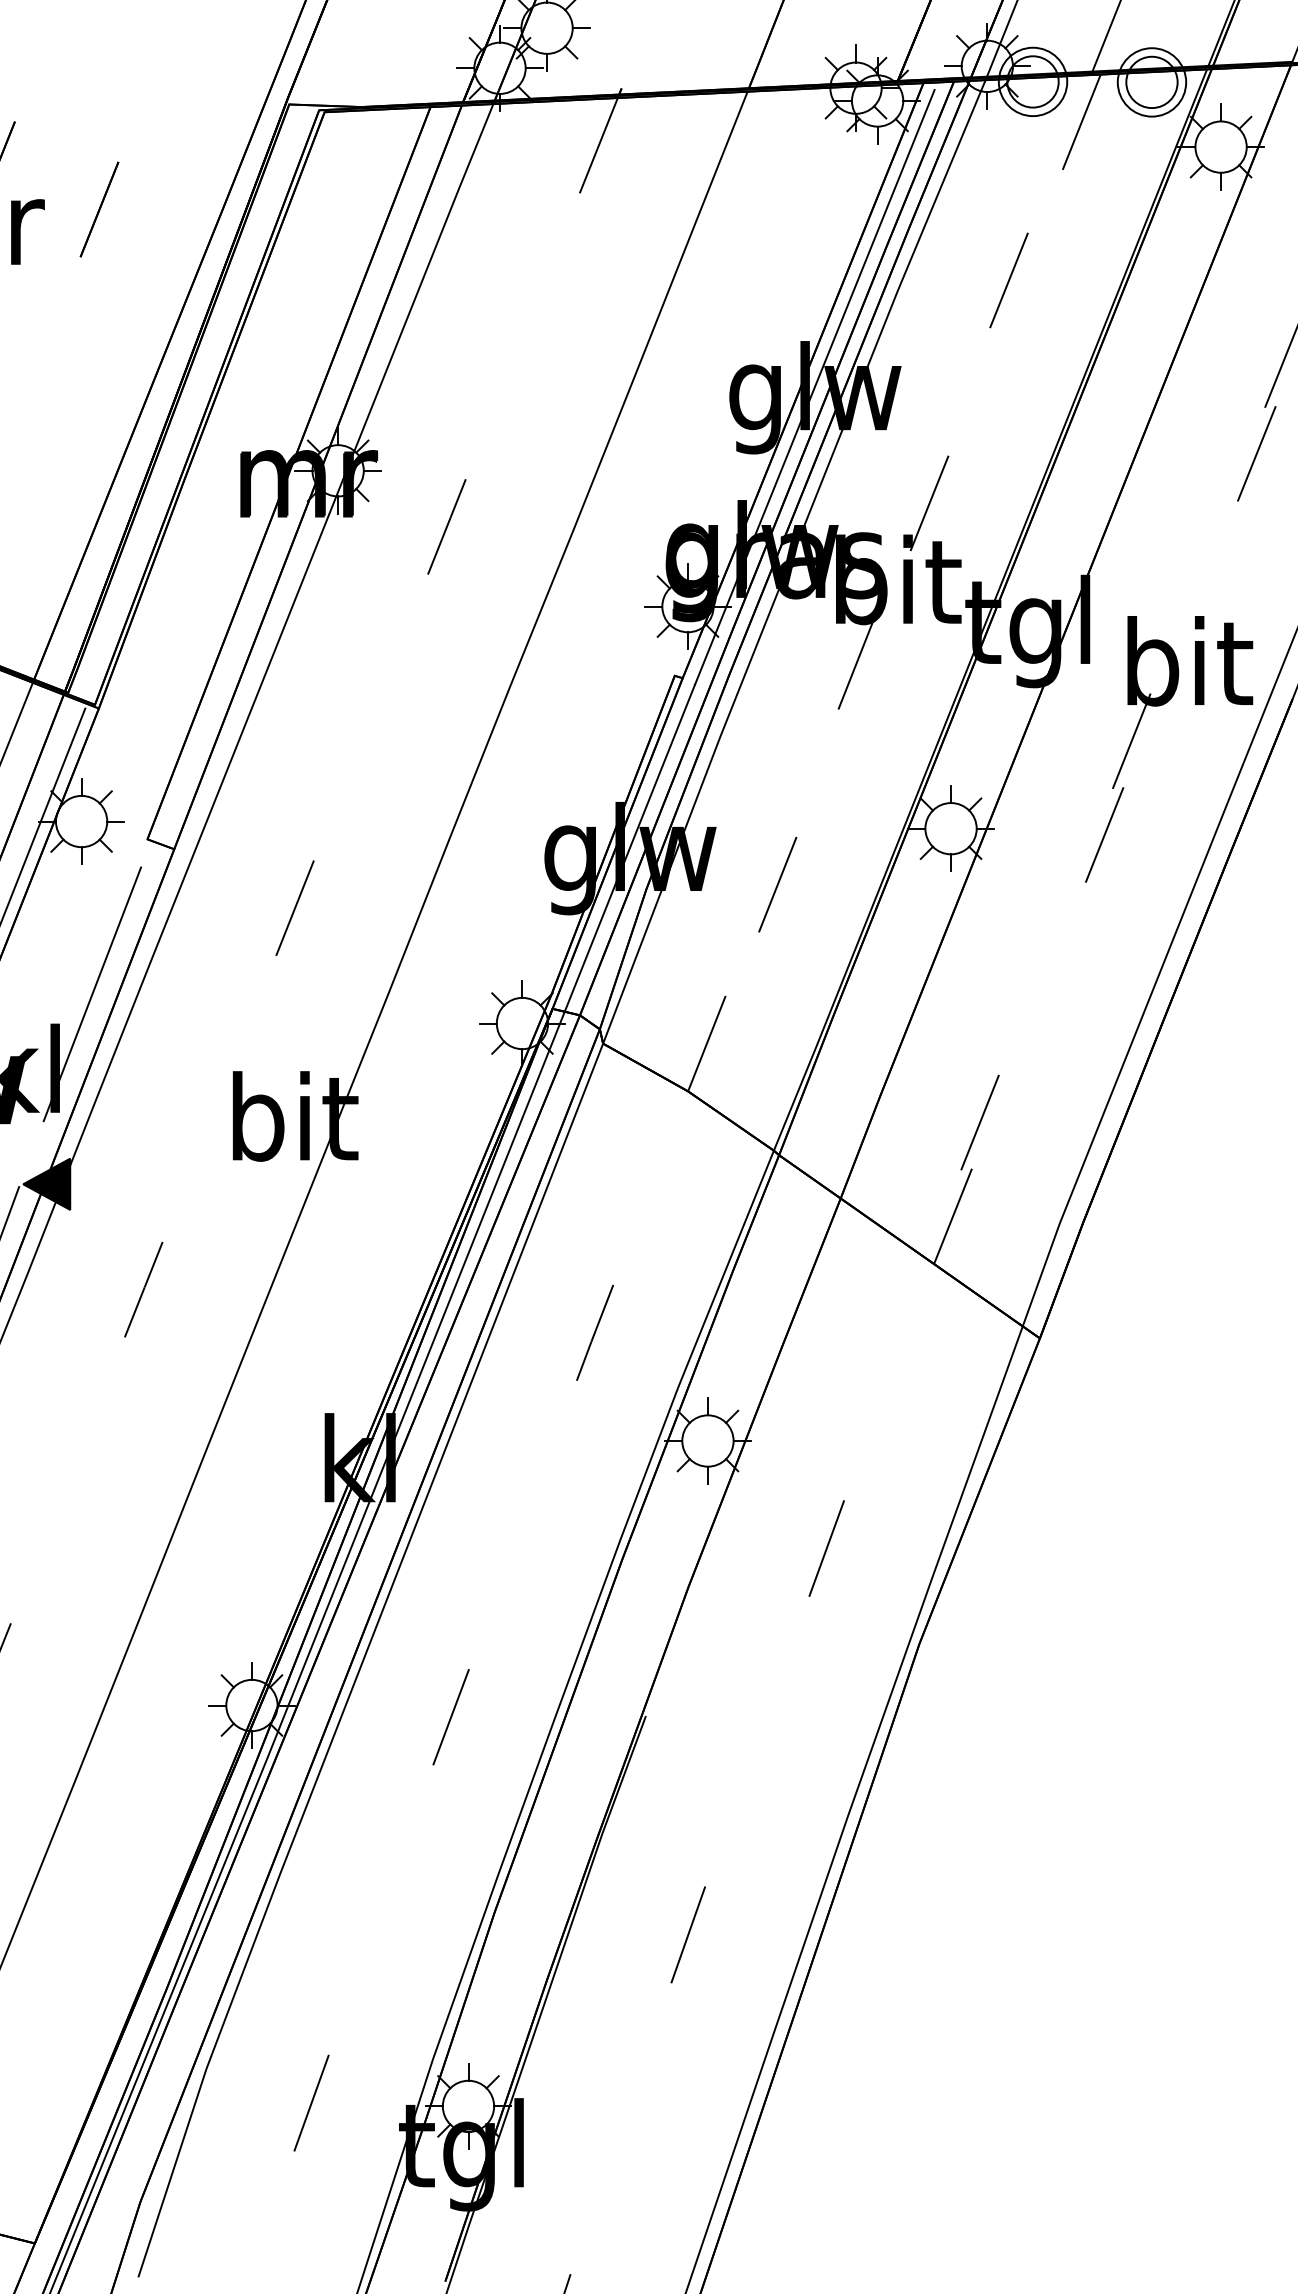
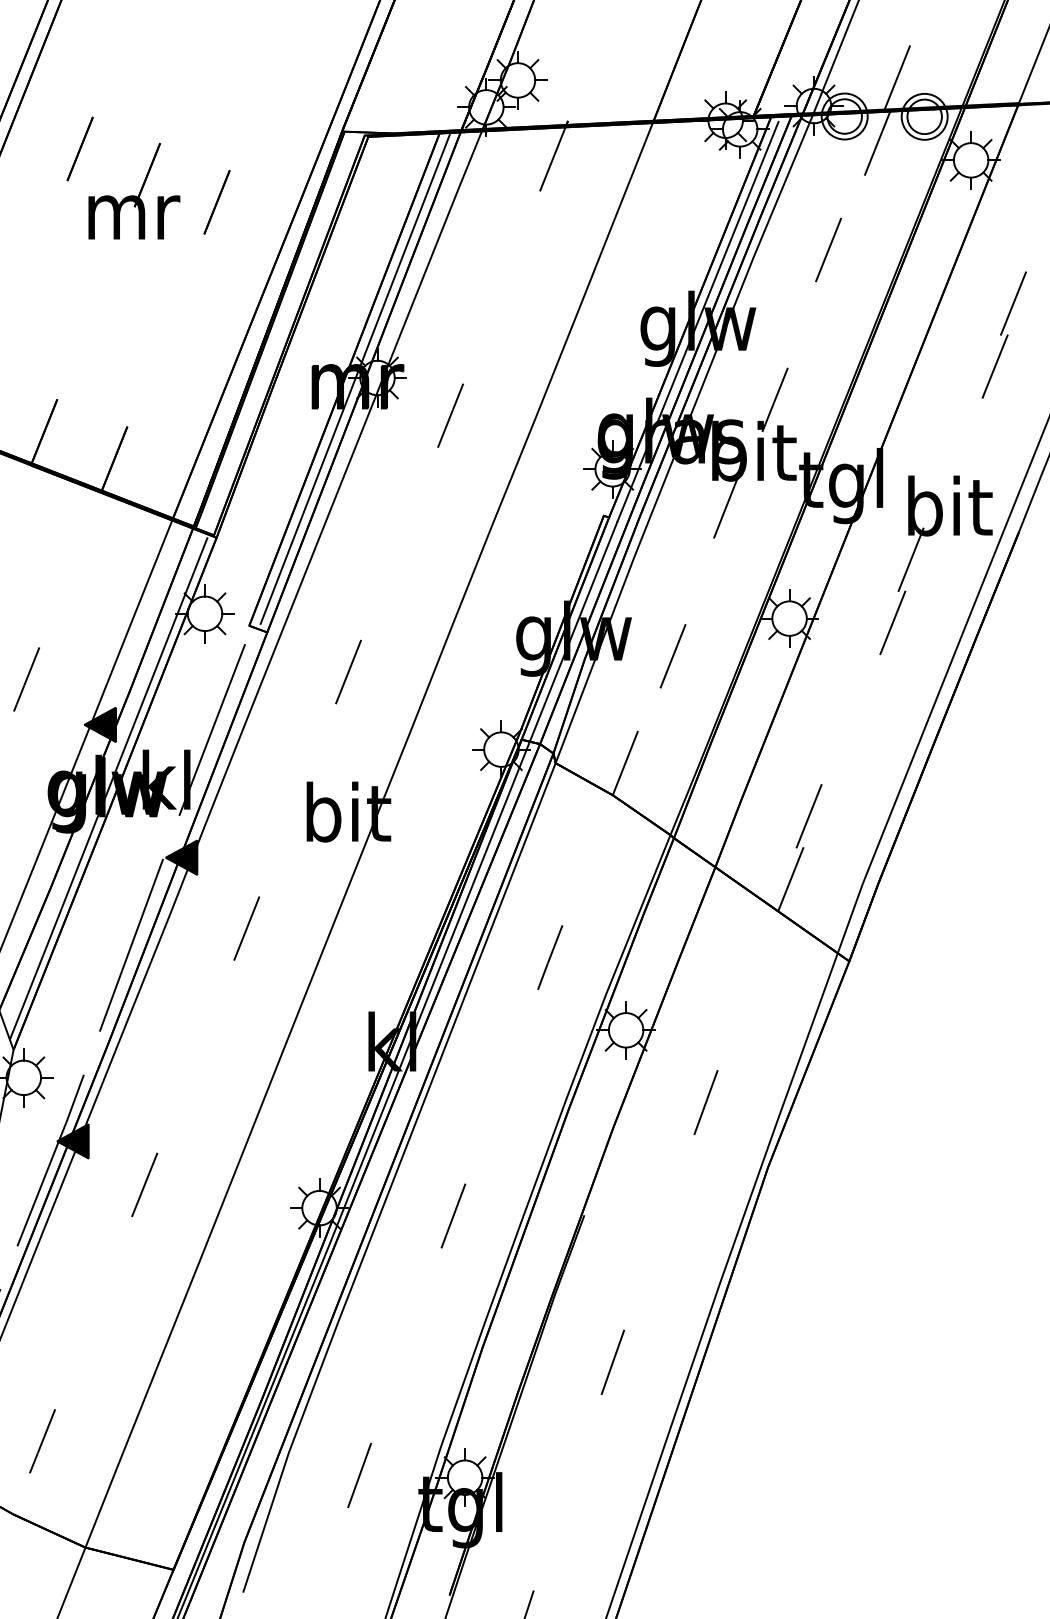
line: (303, 471) -> (354, 378), added

